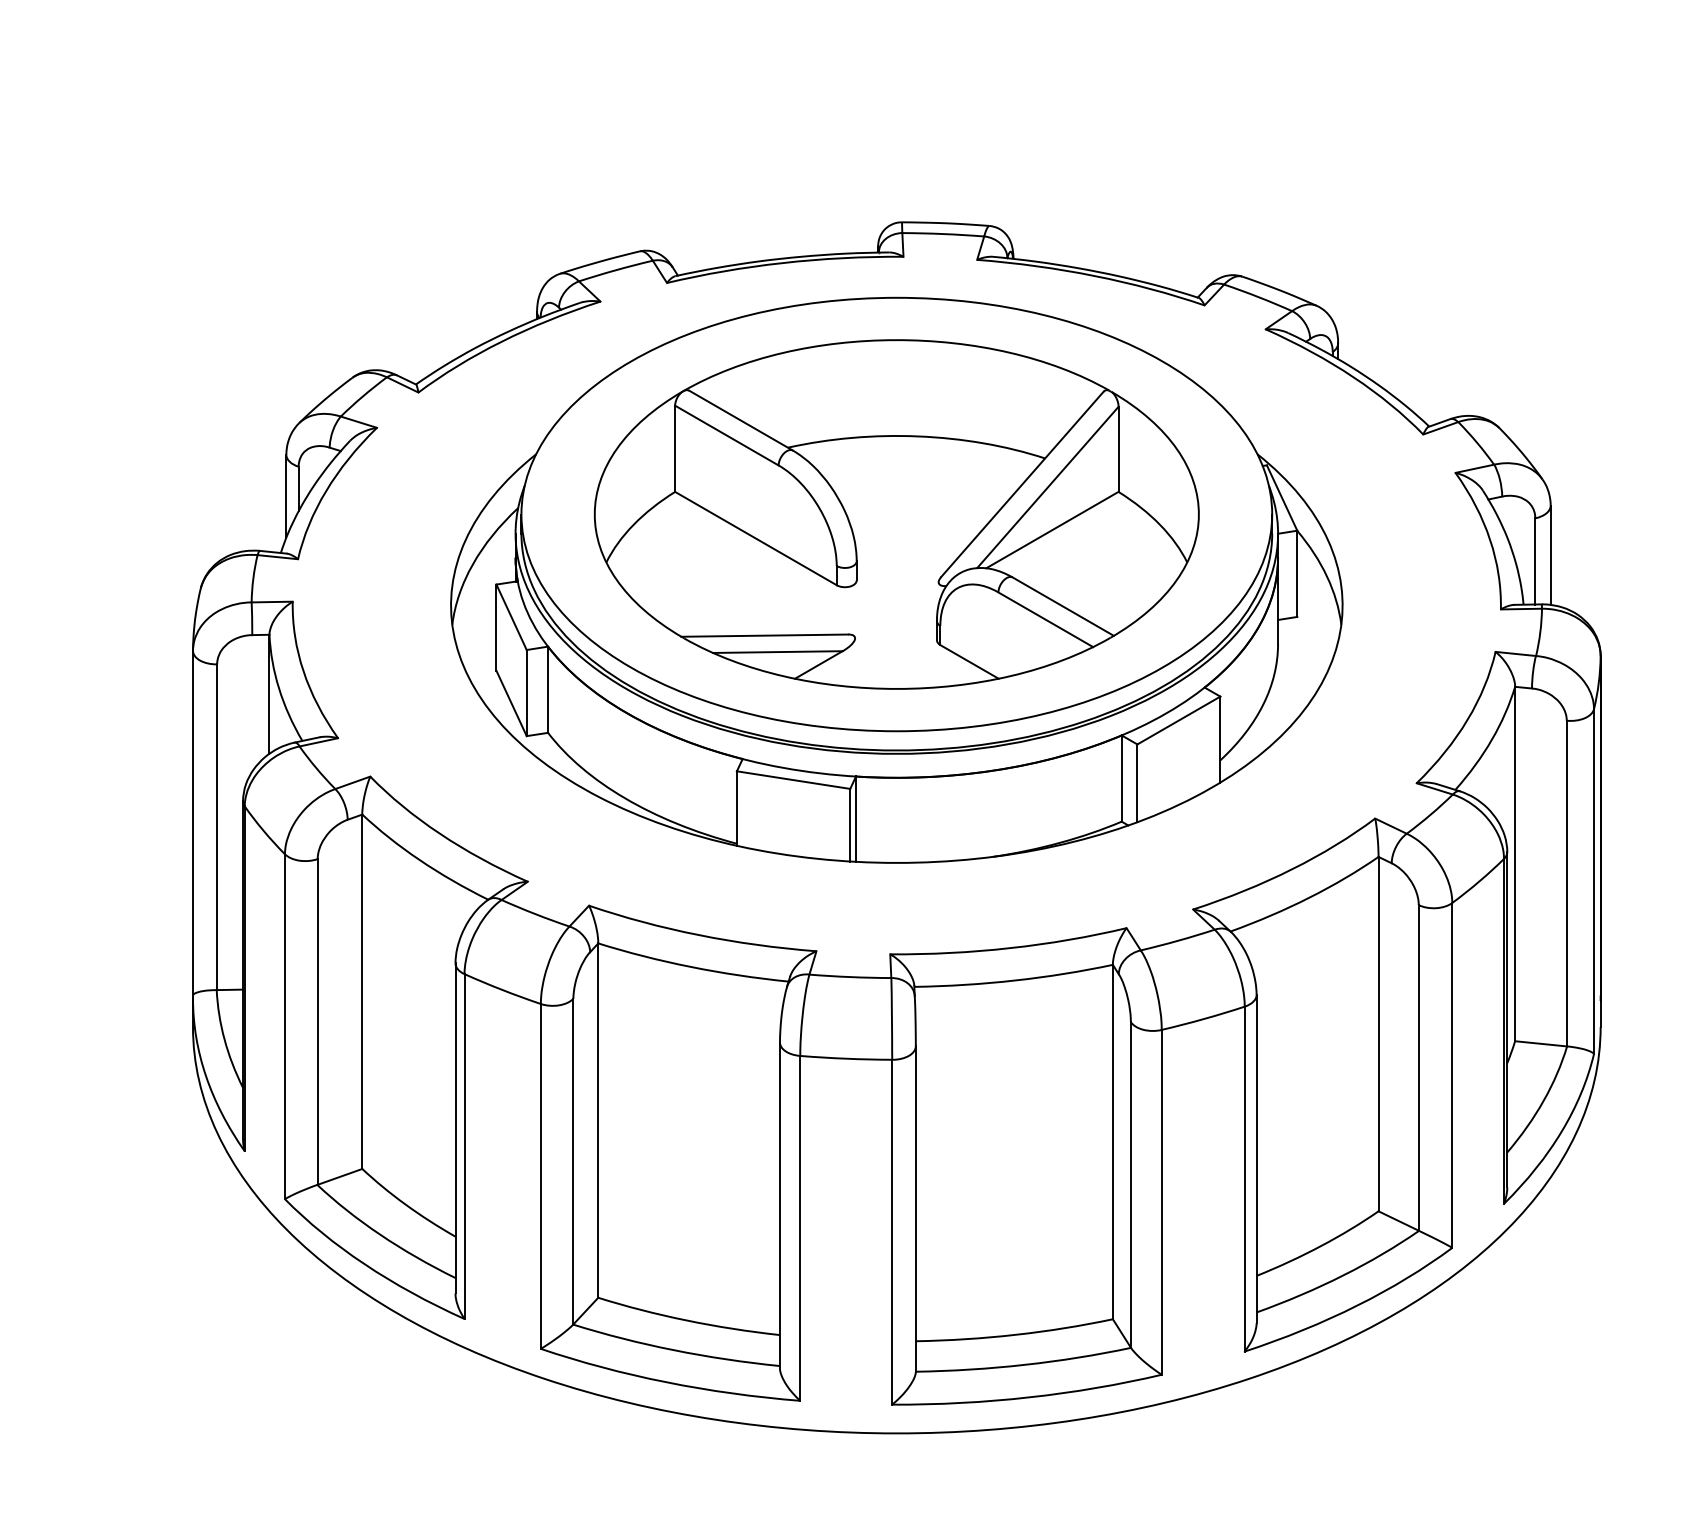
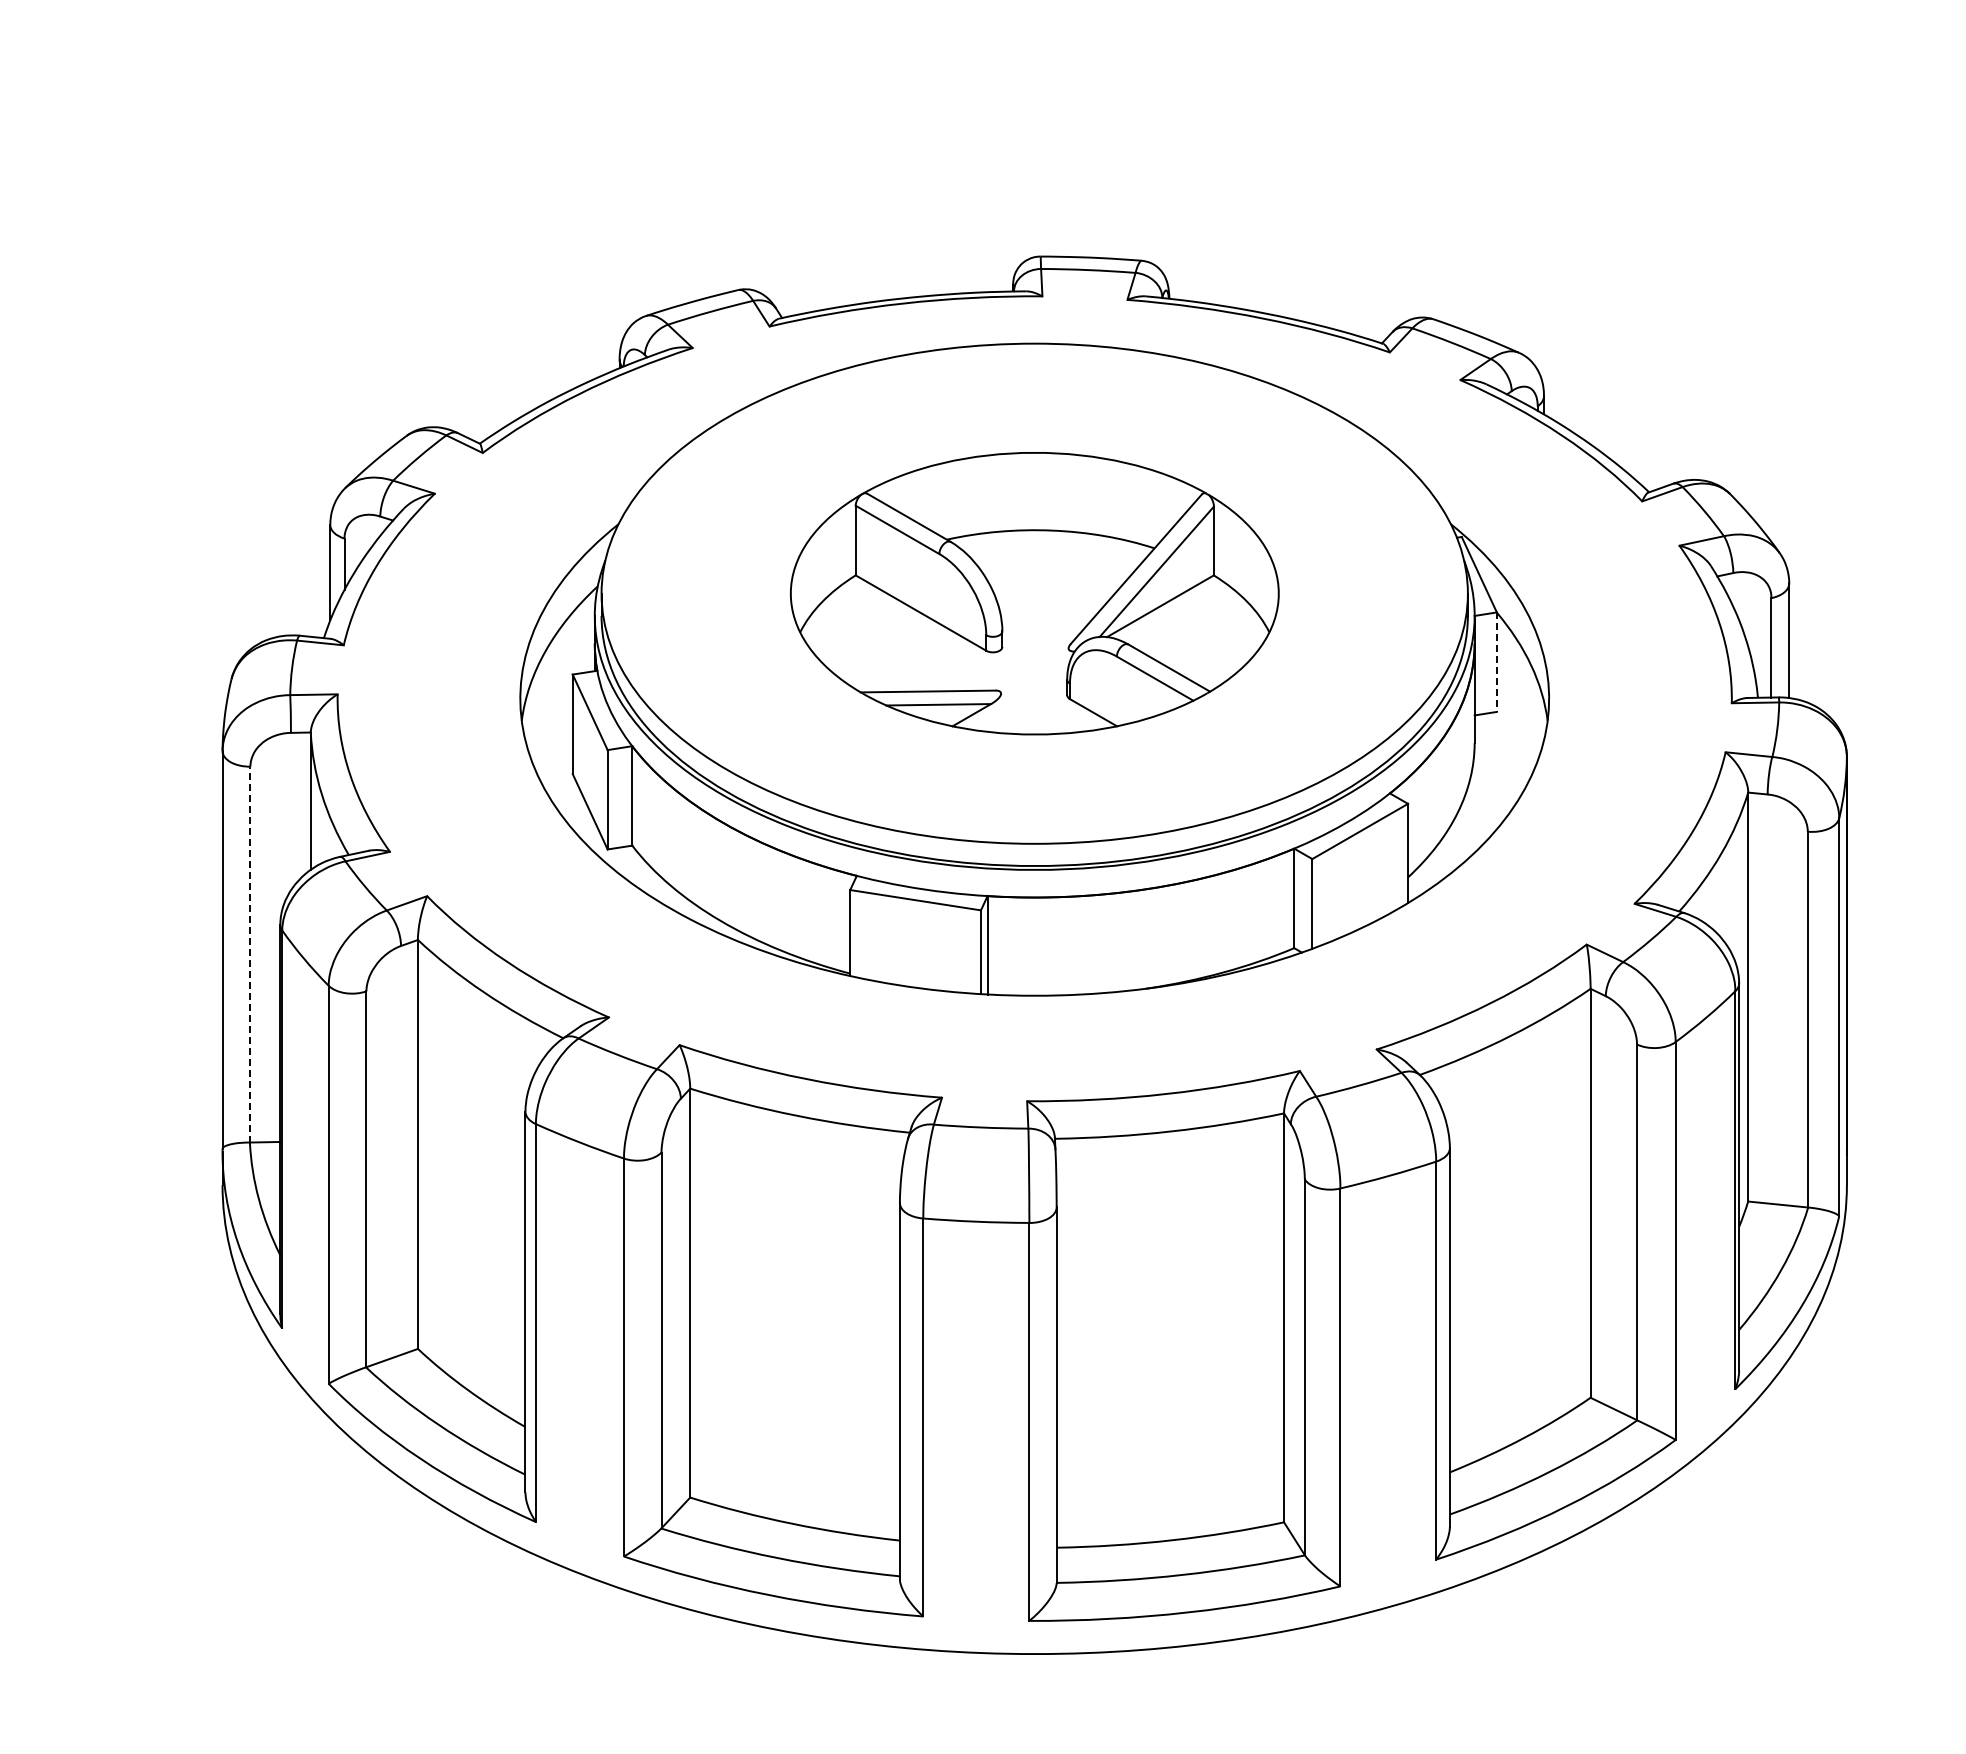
part: (896, 514) -> (1034, 593), size x0.7
line: (1296, 574) -> (1496, 662), solid -> dashed
line: (217, 827) -> (250, 954), solid -> dashed

